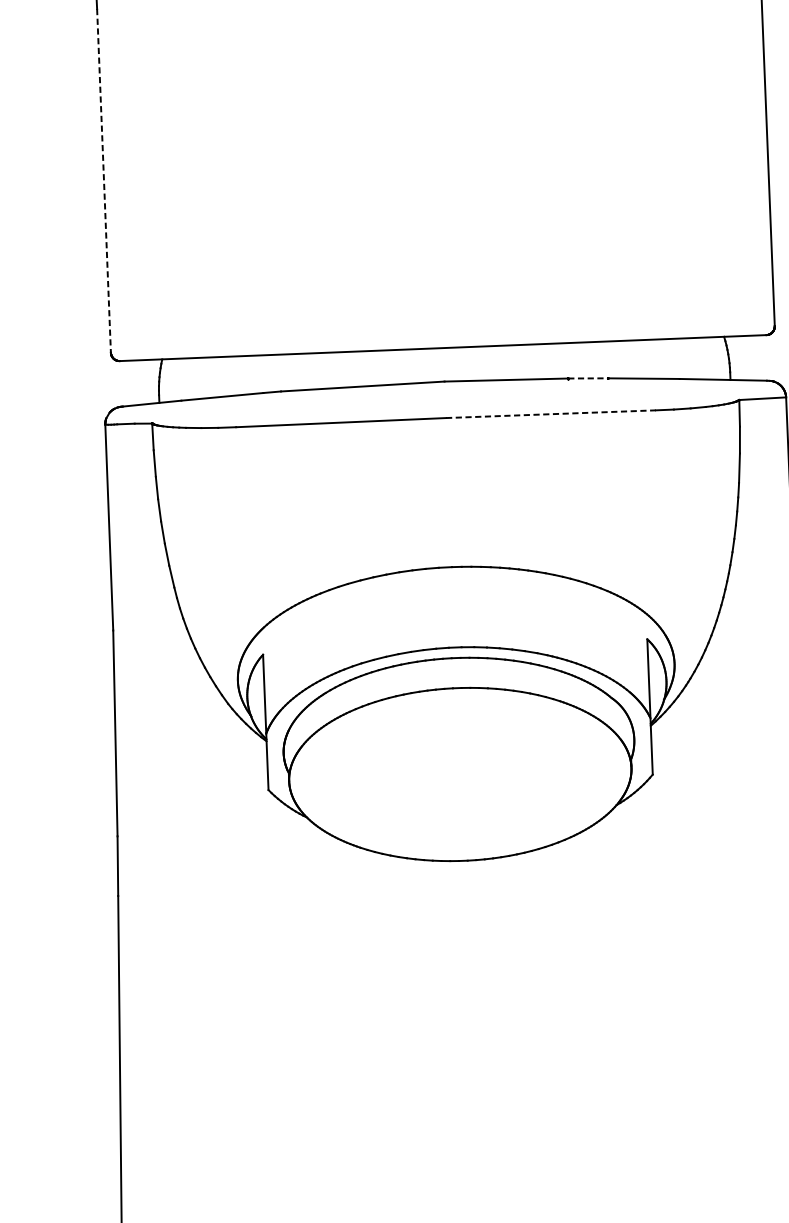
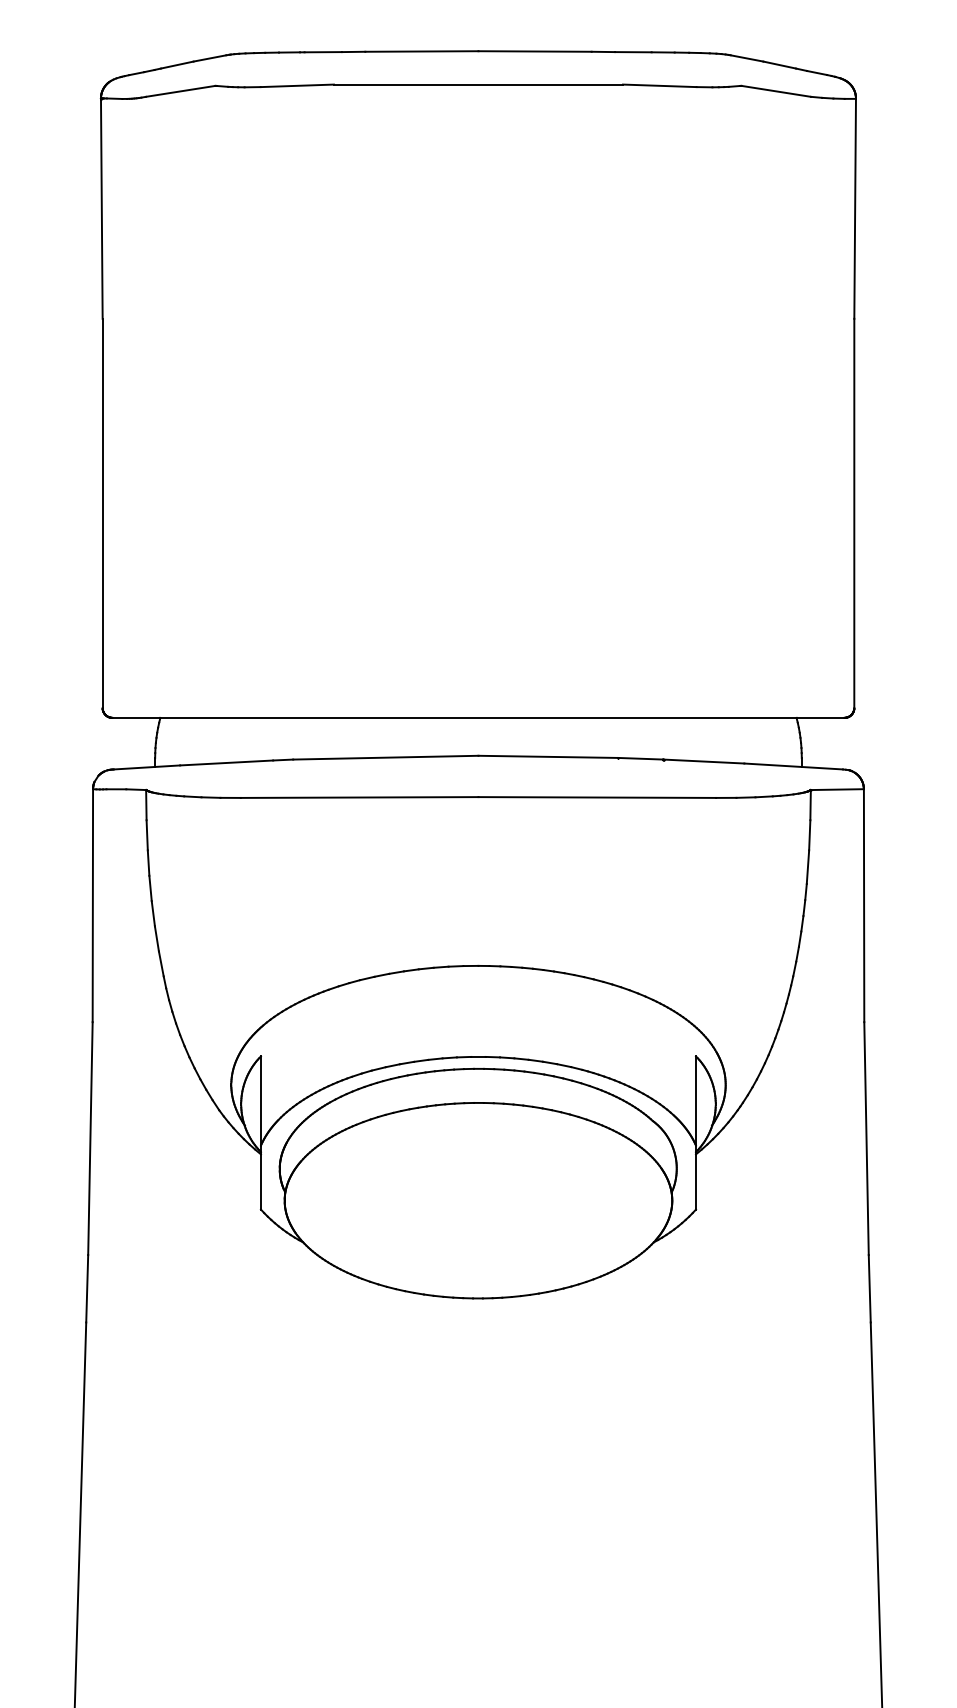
line: (103, 180) -> (102, 513), dashed -> solid
line: (587, 378) -> (640, 758), dashed -> solid
line: (551, 414) -> (597, 797), dashed -> solid

